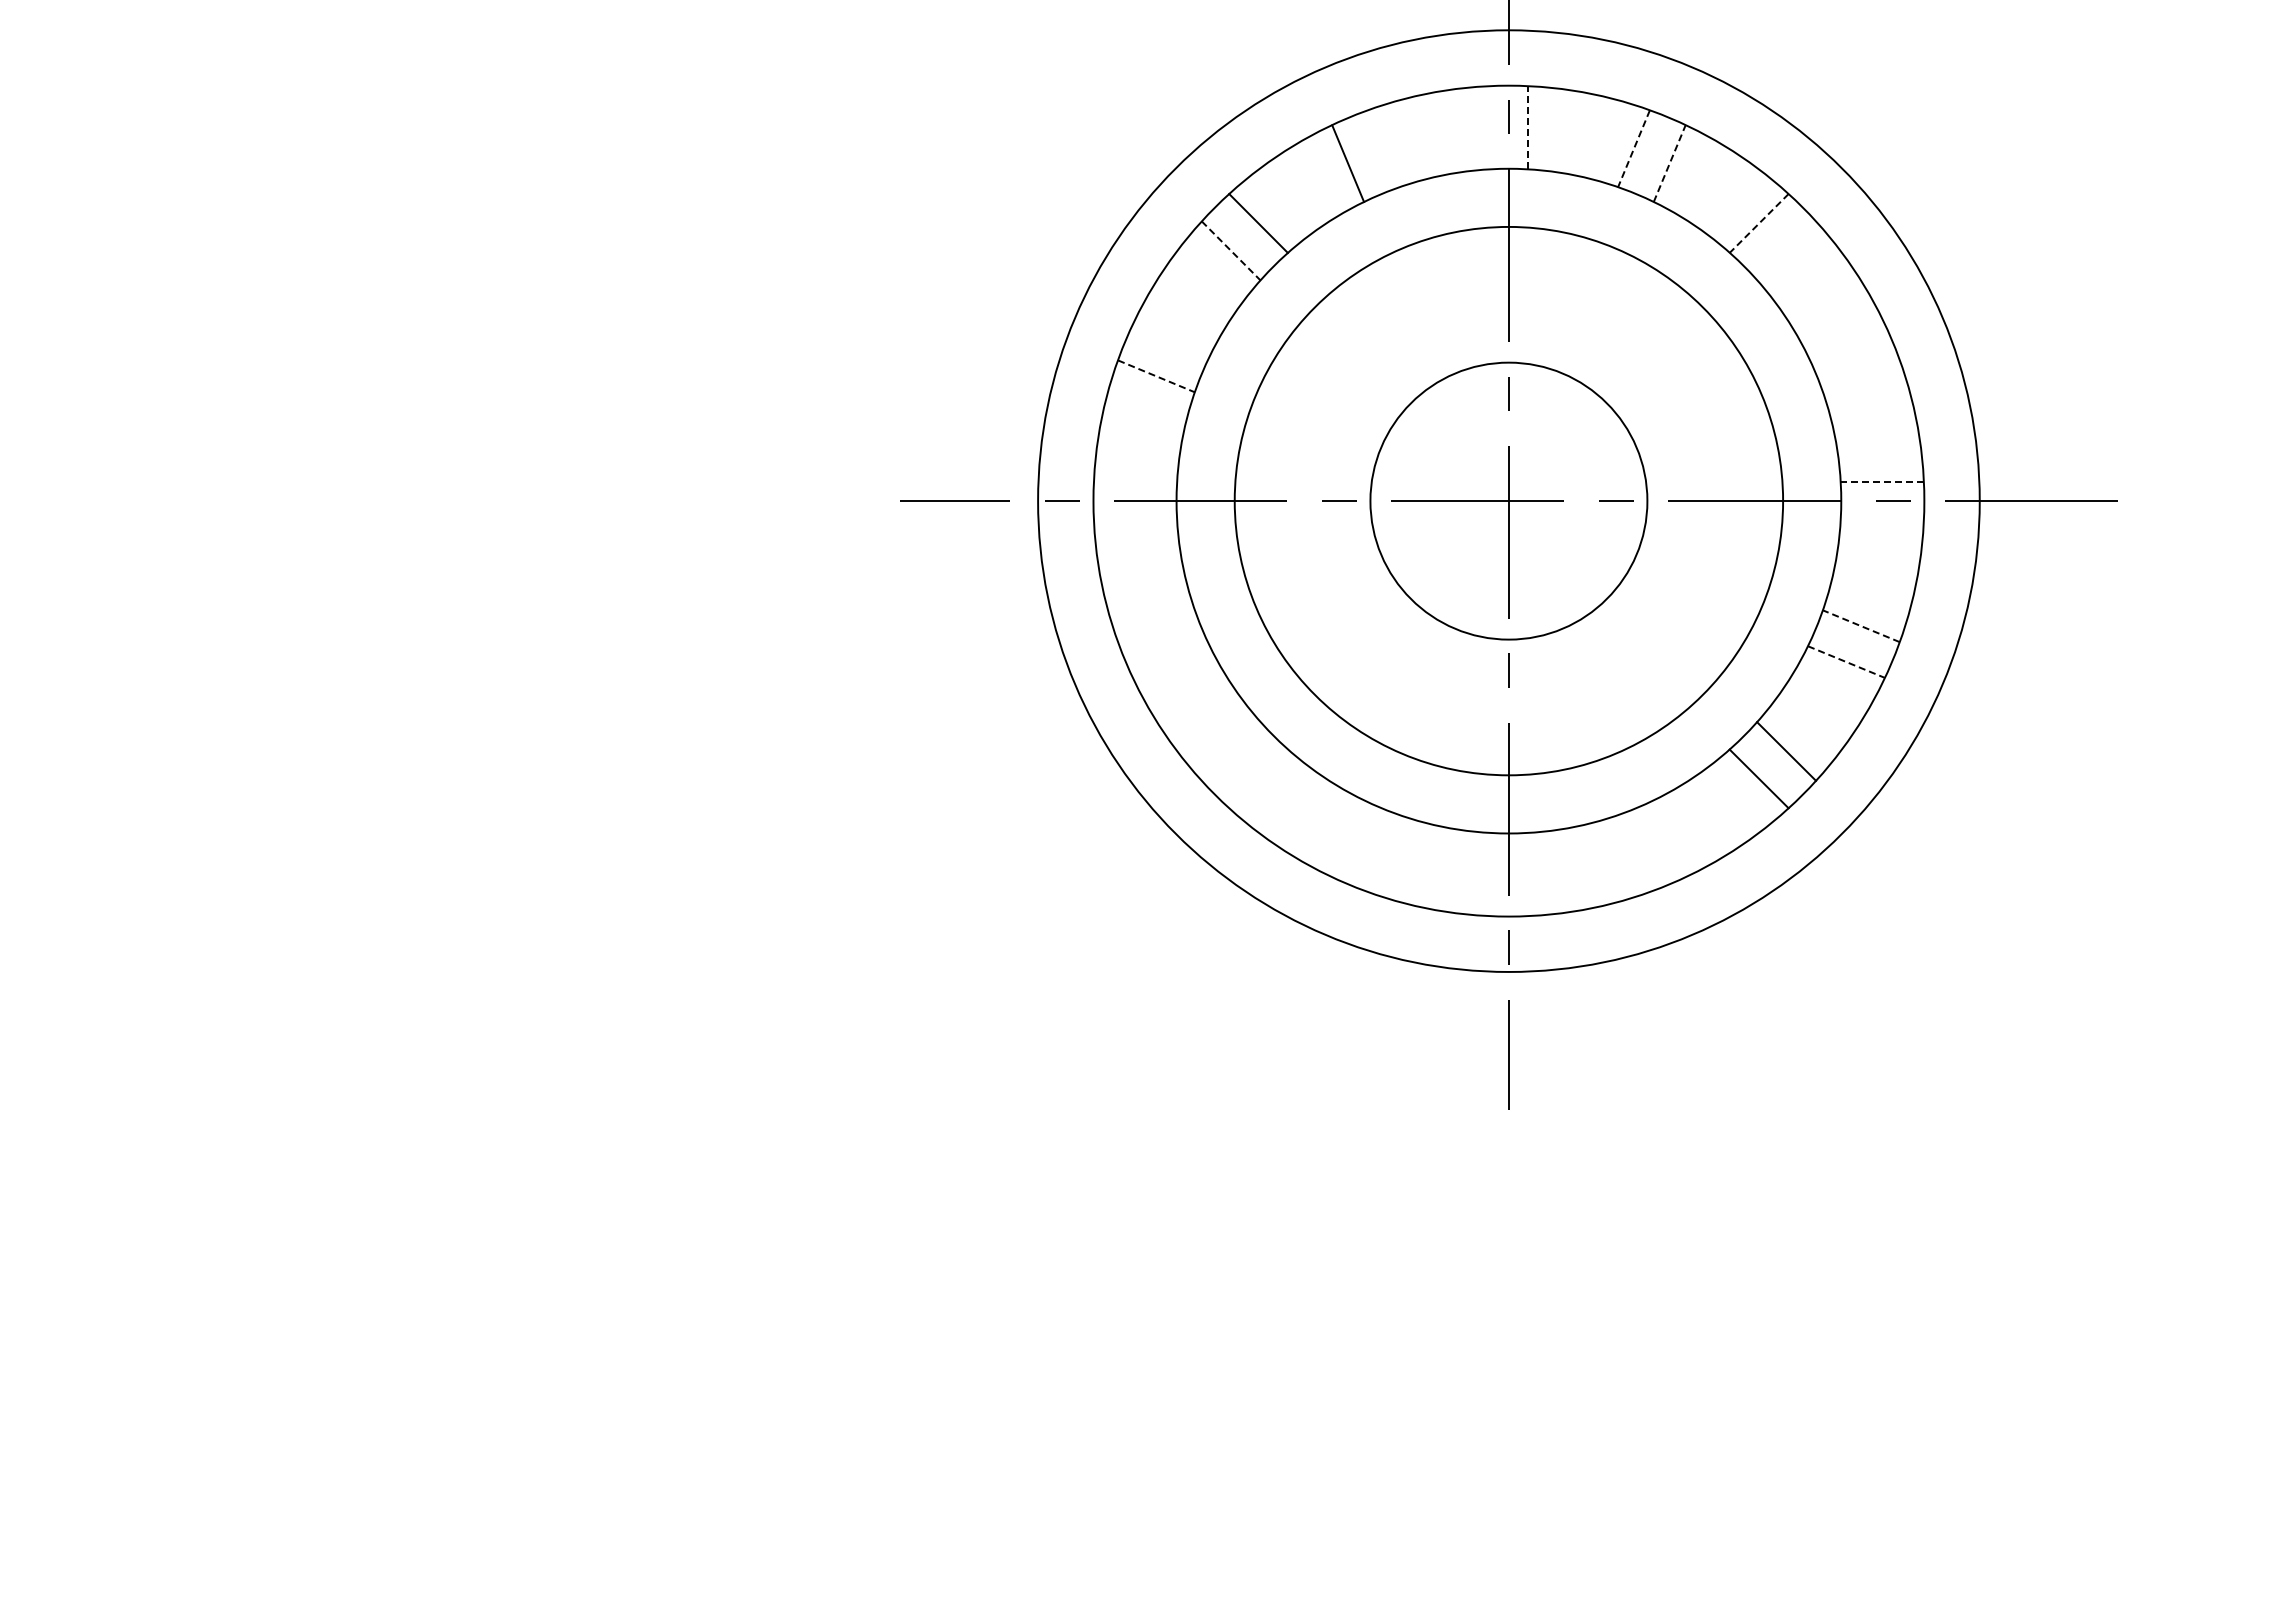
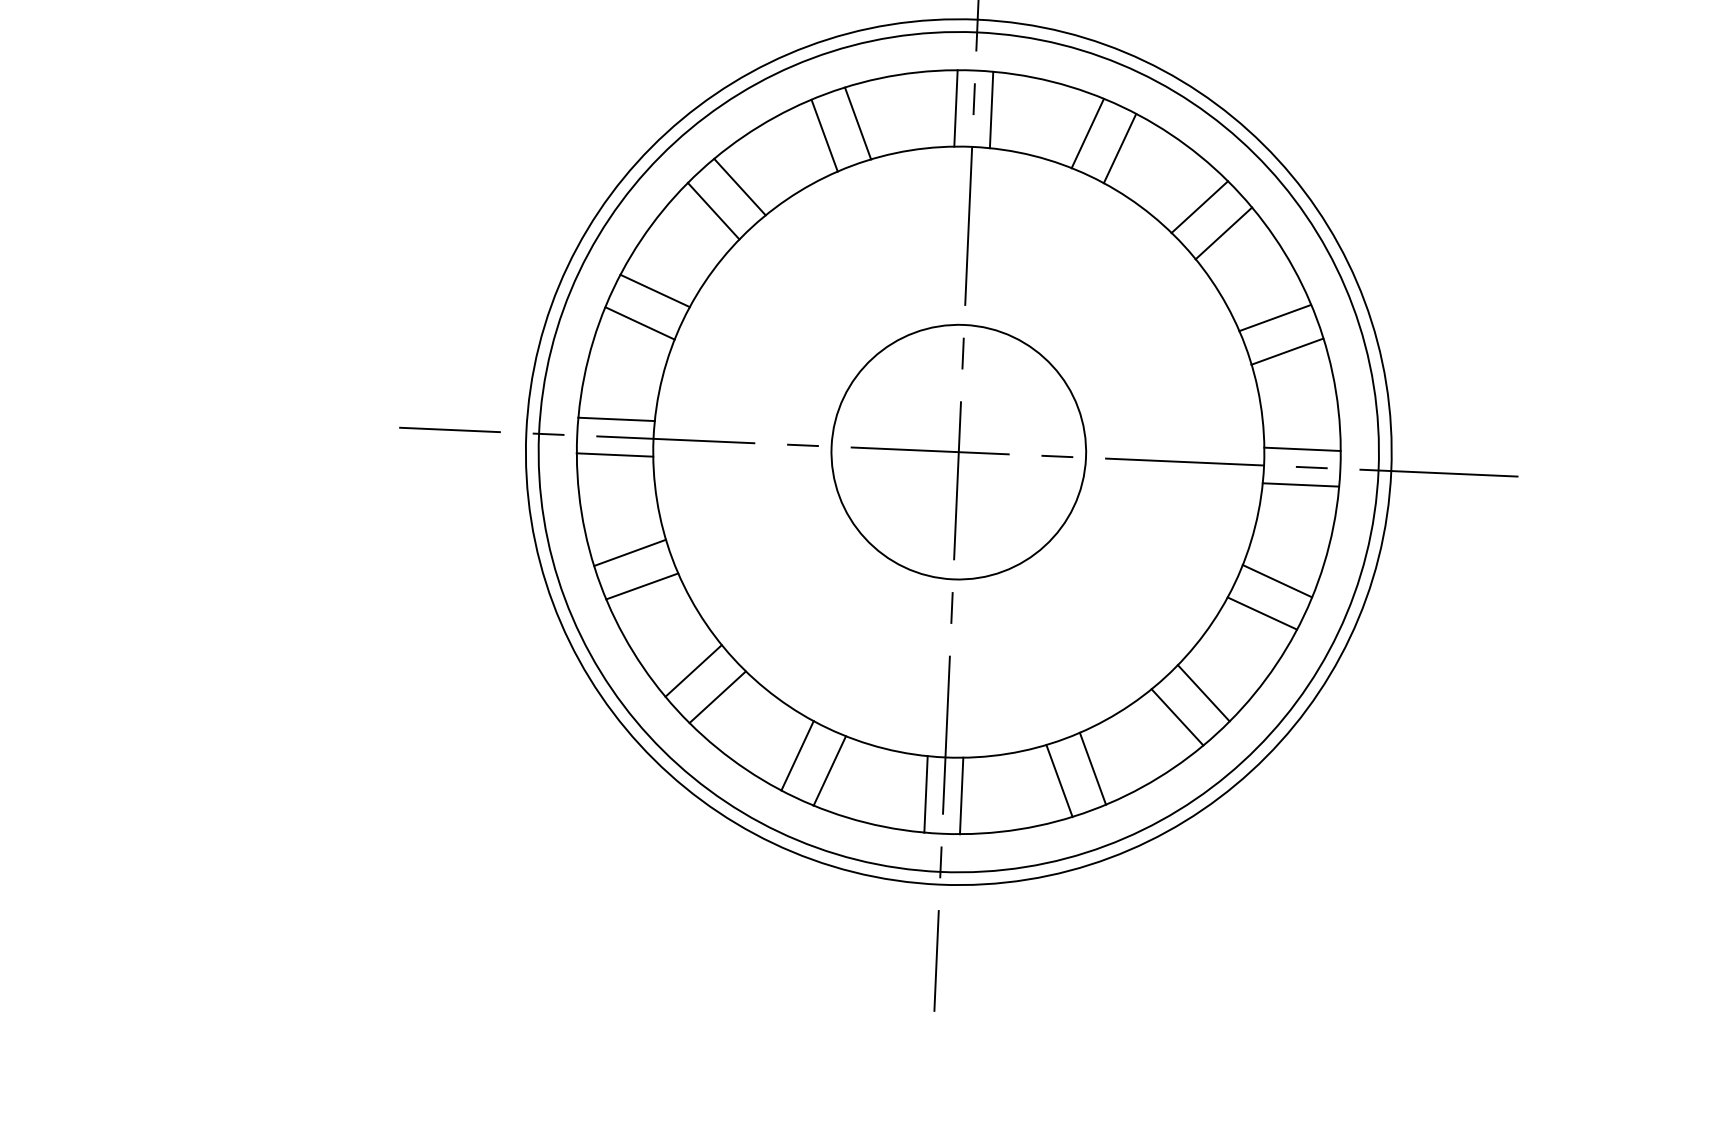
line: (1489, 127) -> (955, 108), added
line: (1528, 127) -> (991, 109), dashed -> solid
line: (1383, 148) -> (857, 123), added
line: (1633, 148) -> (1087, 133), dashed -> solid
line: (1669, 163) -> (1119, 148), dashed -> solid
line: (1759, 223) -> (1200, 207), dashed -> solid
line: (1231, 250) -> (714, 210), dashed -> solid
line: (1786, 250) -> (1223, 233), added
line: (1170, 340) -> (654, 291), added
line: (1846, 340) -> (1275, 318), added
line: (1156, 376) -> (640, 323), dashed -> solid
line: (1860, 376) -> (1286, 351), added
line: (1135, 481) -> (616, 419), added
line: (1882, 481) -> (1302, 449), dashed -> solid
circle: (1508, 501) -> (958, 452), size x1.67
line: (1135, 520) -> (615, 454), added
line: (1881, 520) -> (1300, 484), added
line: (1156, 626) -> (630, 553), added
line: (1861, 626) -> (1277, 581), dashed -> solid
line: (1170, 661) -> (641, 585), added
line: (1846, 662) -> (1262, 613), dashed -> solid
line: (1230, 751) -> (693, 670), added
line: (1258, 778) -> (717, 696), added
line: (1348, 838) -> (797, 755), added
line: (1669, 838) -> (1092, 768), added
line: (1383, 853) -> (829, 770), added
line: (1633, 853) -> (1059, 780), added
line: (1489, 874) -> (925, 794), added
line: (1528, 874) -> (961, 795), added

